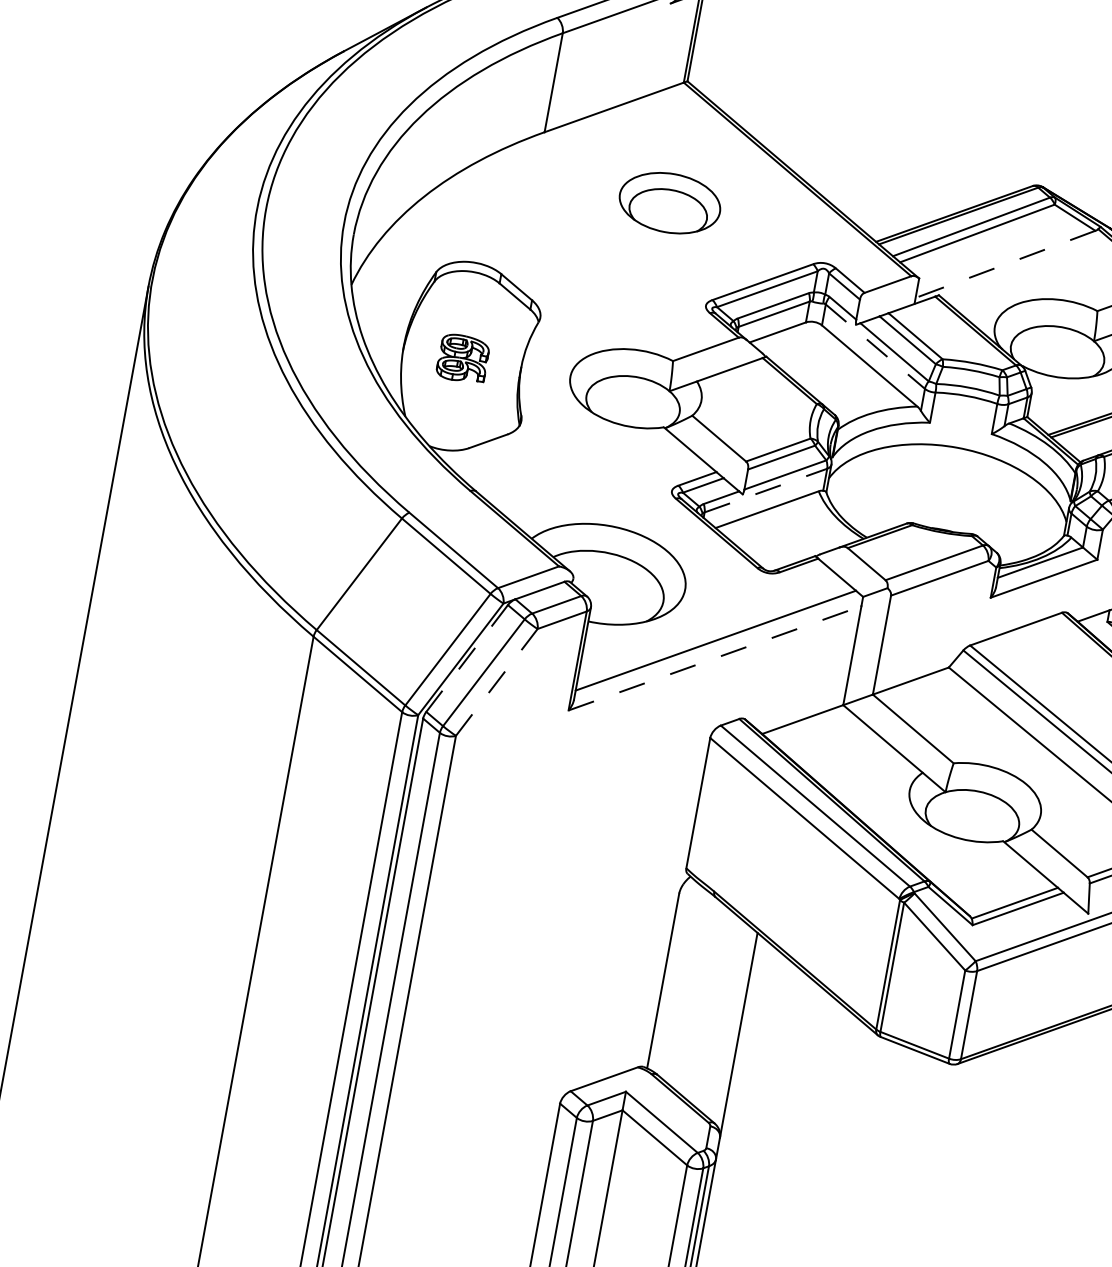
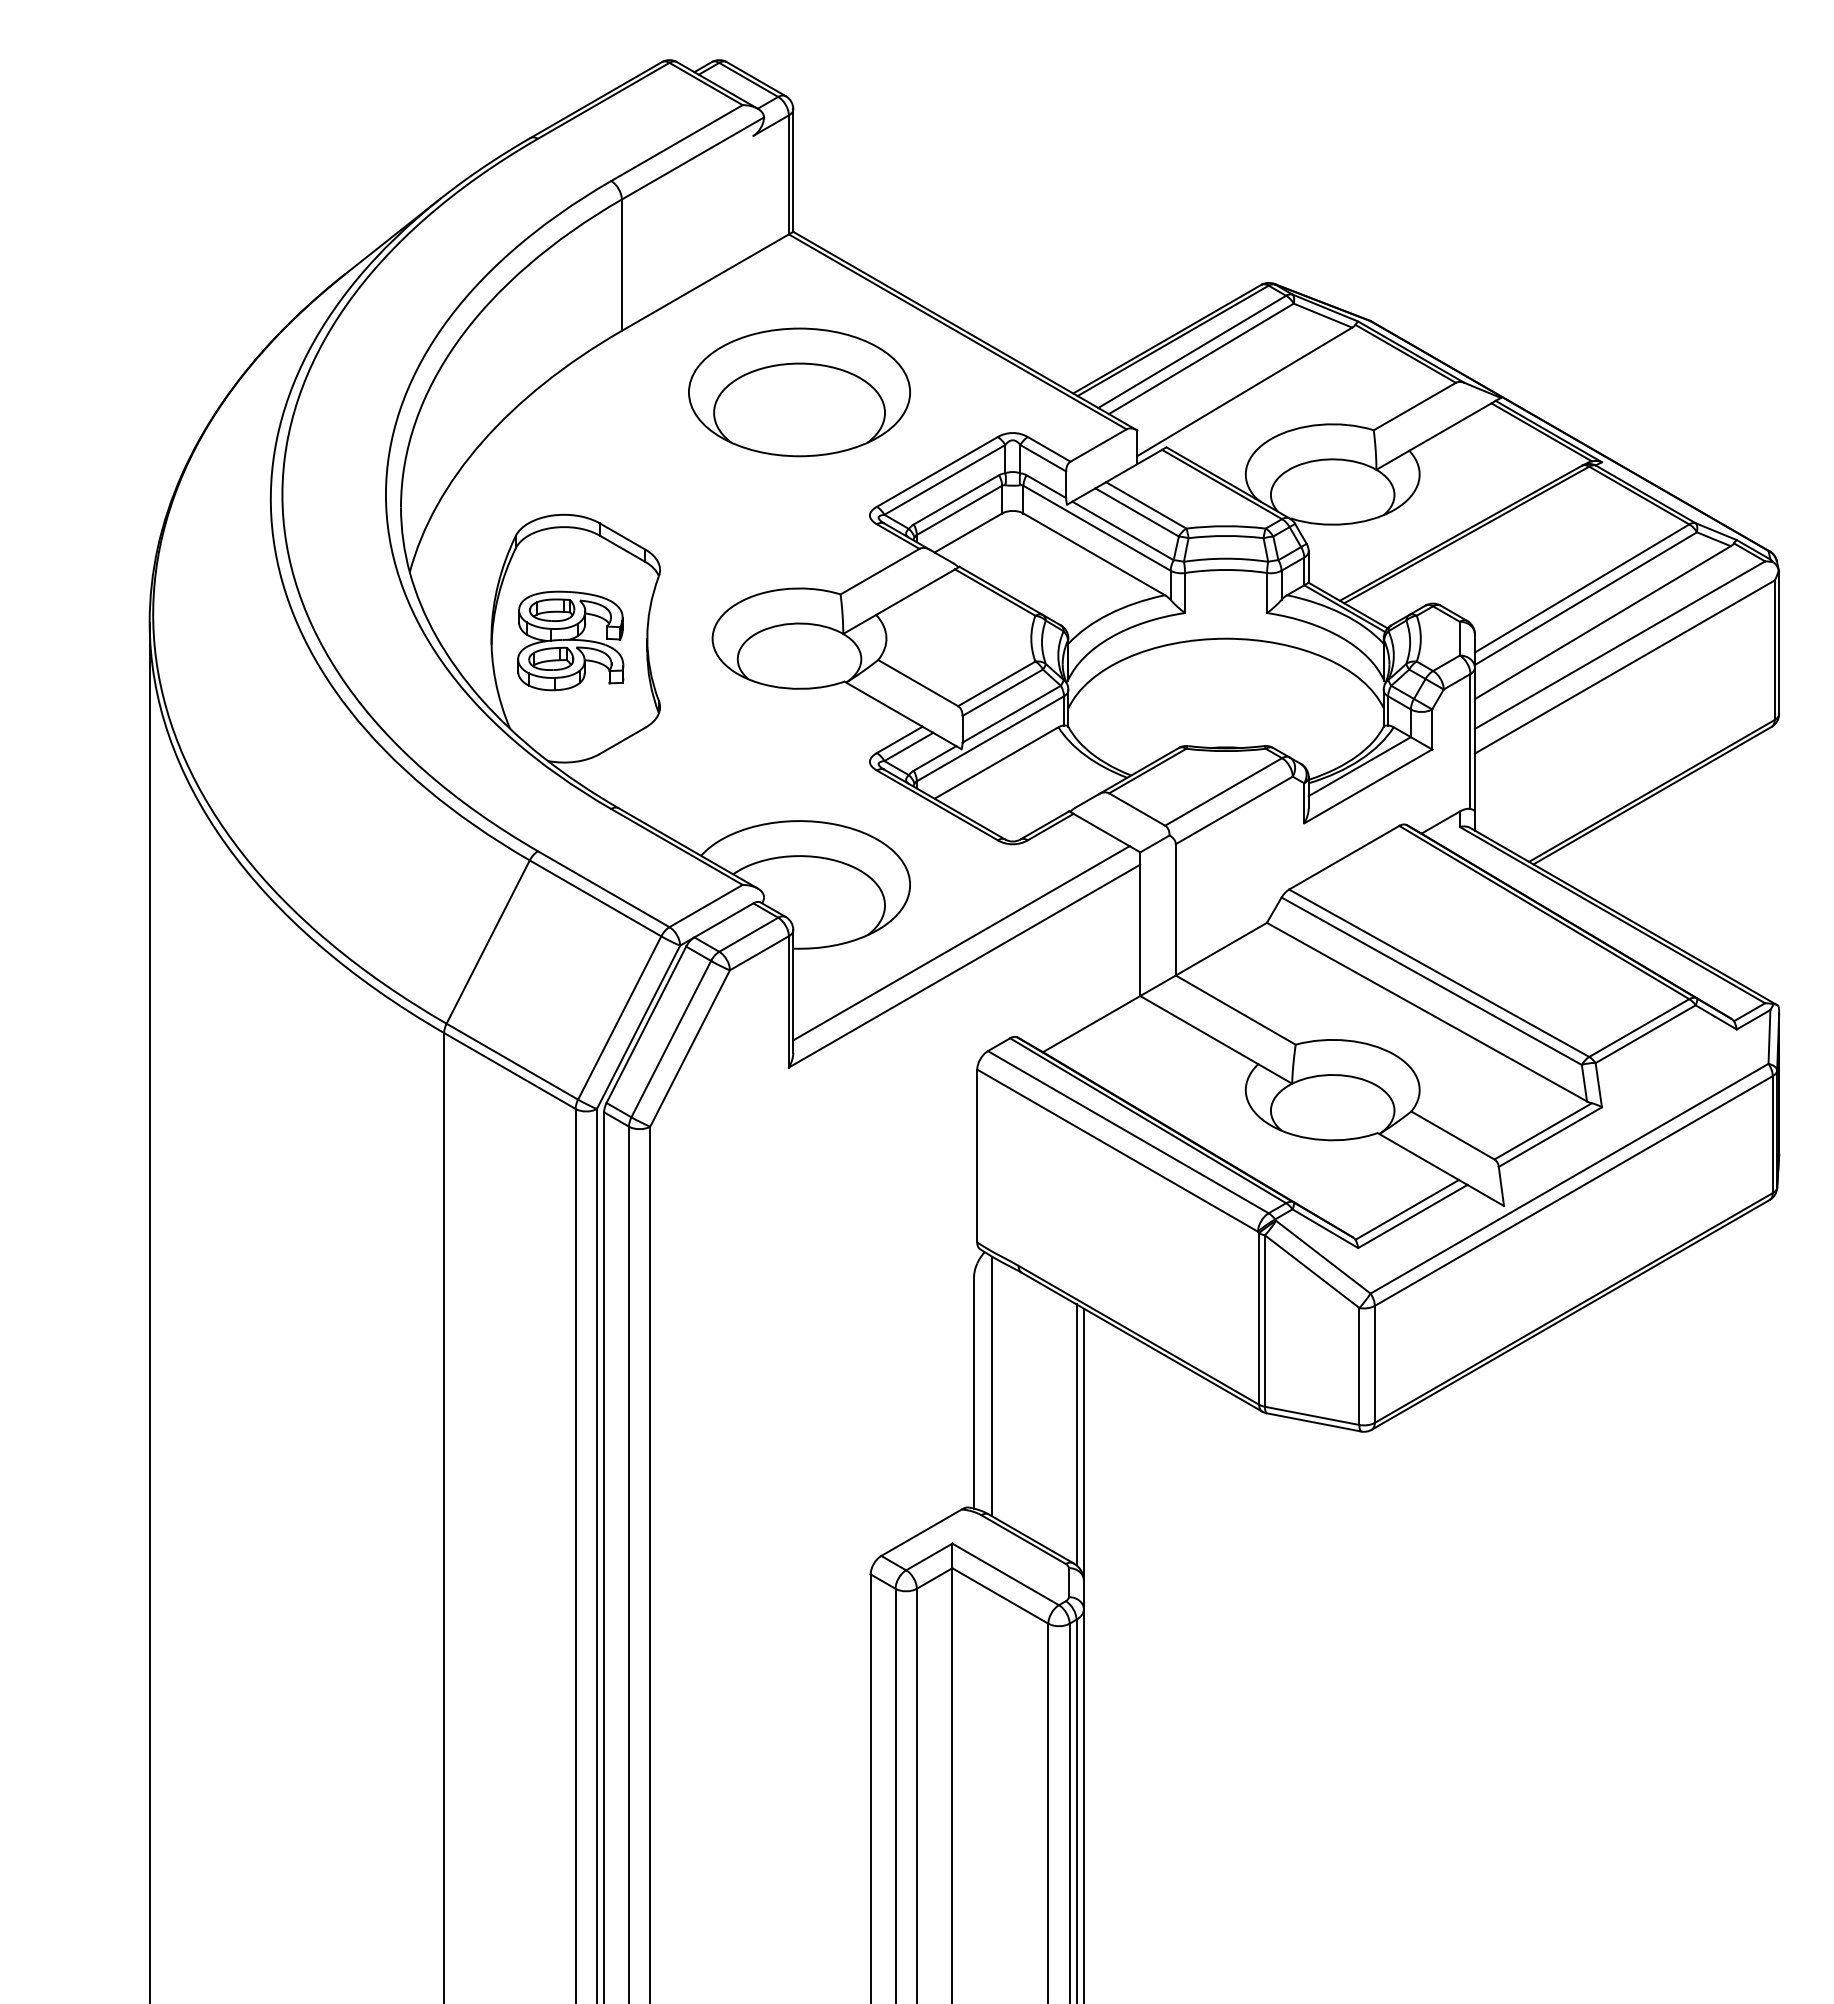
part: (669, 203) -> (799, 392), size x1.67
line: (1005, 264) -> (1244, 392), dashed -> solid
line: (875, 346) -> (1097, 528), dashed -> solid
part: (463, 358) -> (570, 640), size x1.67
line: (766, 490) -> (990, 738), dashed -> solid
line: (467, 658) -> (646, 1024), dashed -> solid
line: (714, 658) -> (964, 966), dashed -> solid
line: (497, 682) -> (690, 1048), dashed -> solid
line: (677, 978) -> (992, 1386), added
line: (734, 1026) -> (1076, 1434), added

